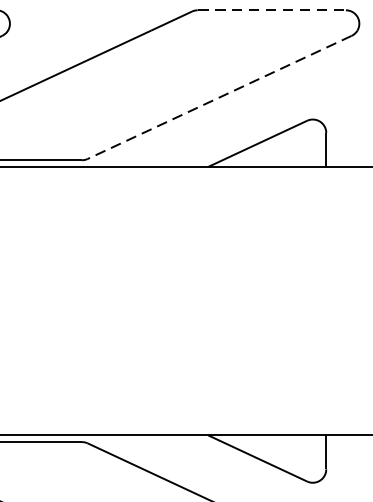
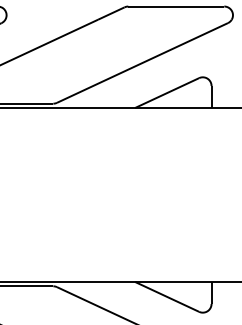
line: (272, 10) -> (176, 6), dashed -> solid
line: (219, 98) -> (142, 63), dashed -> solid

